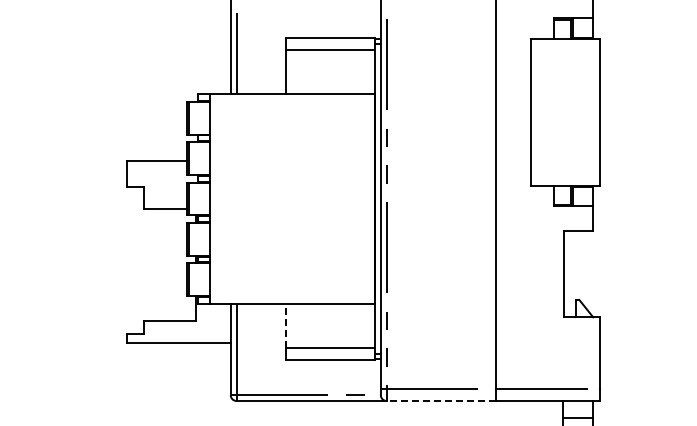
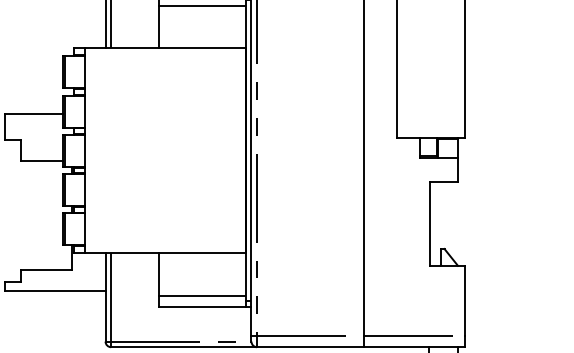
line: (286, 326) -> (159, 274), dashed -> solid
line: (441, 400) -> (310, 346), dashed -> solid

